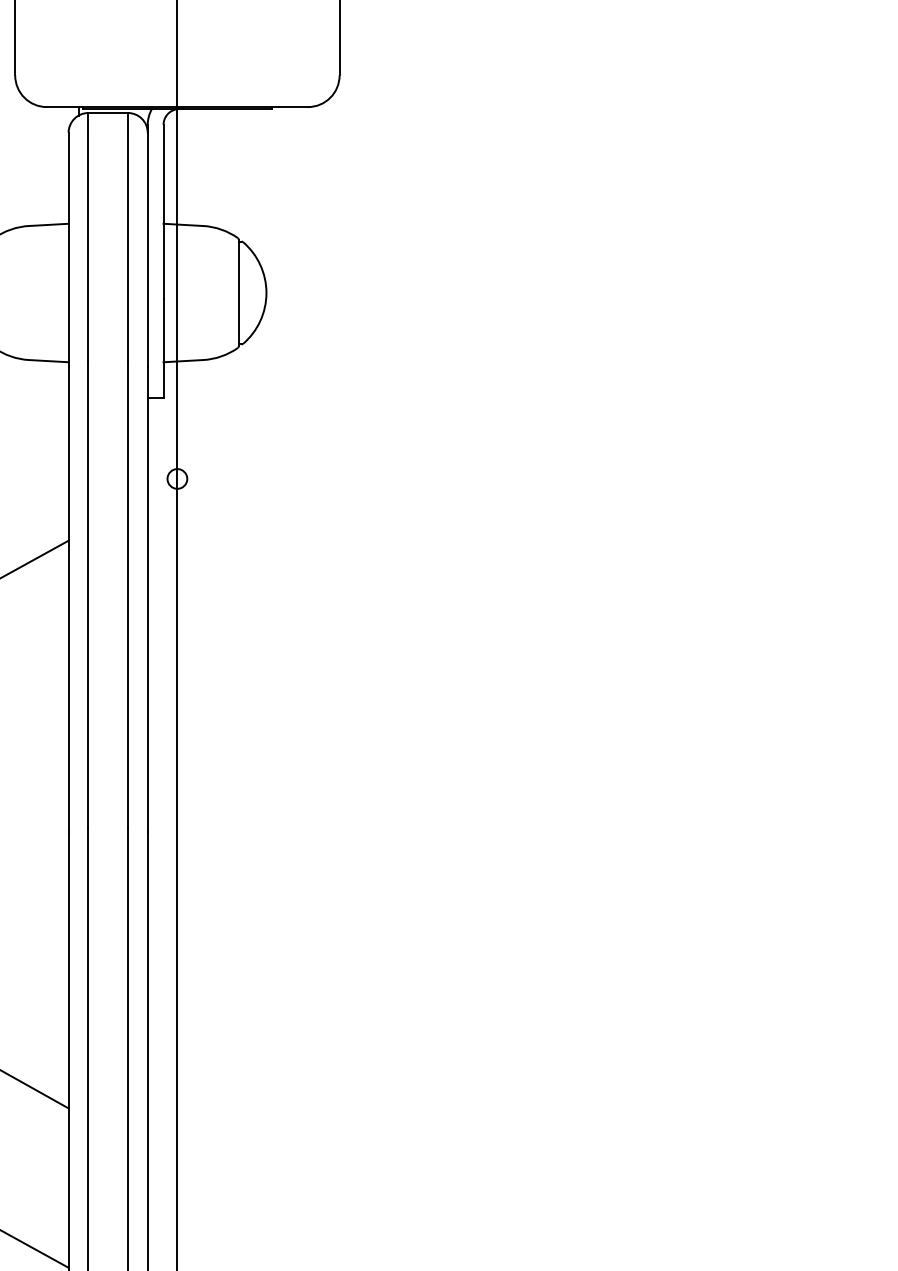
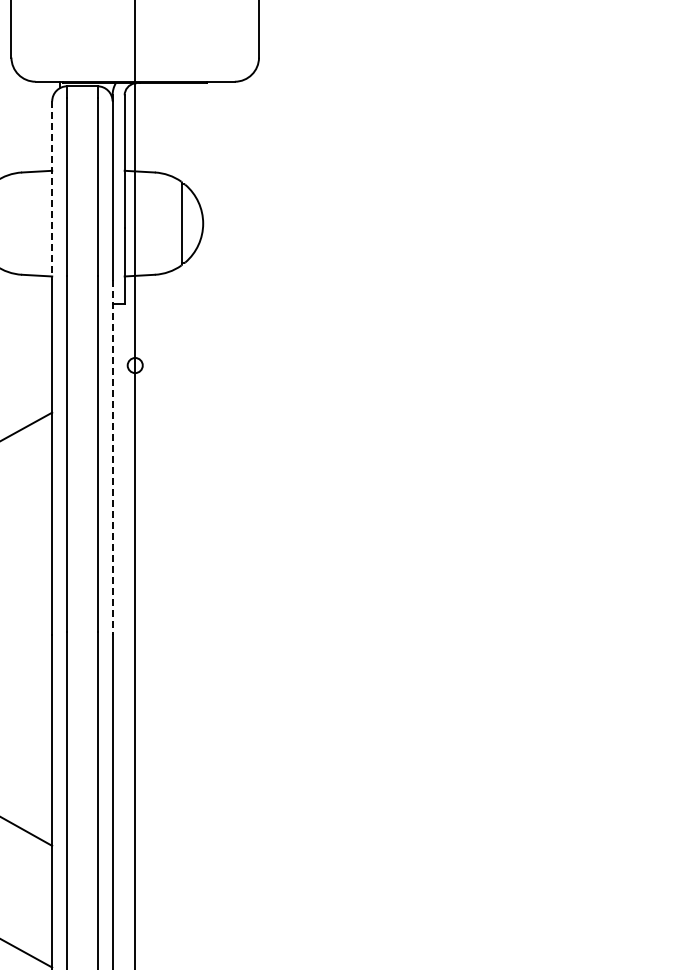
line: (68, 250) -> (52, 191), solid -> dashed
line: (147, 599) -> (112, 457), solid -> dashed

